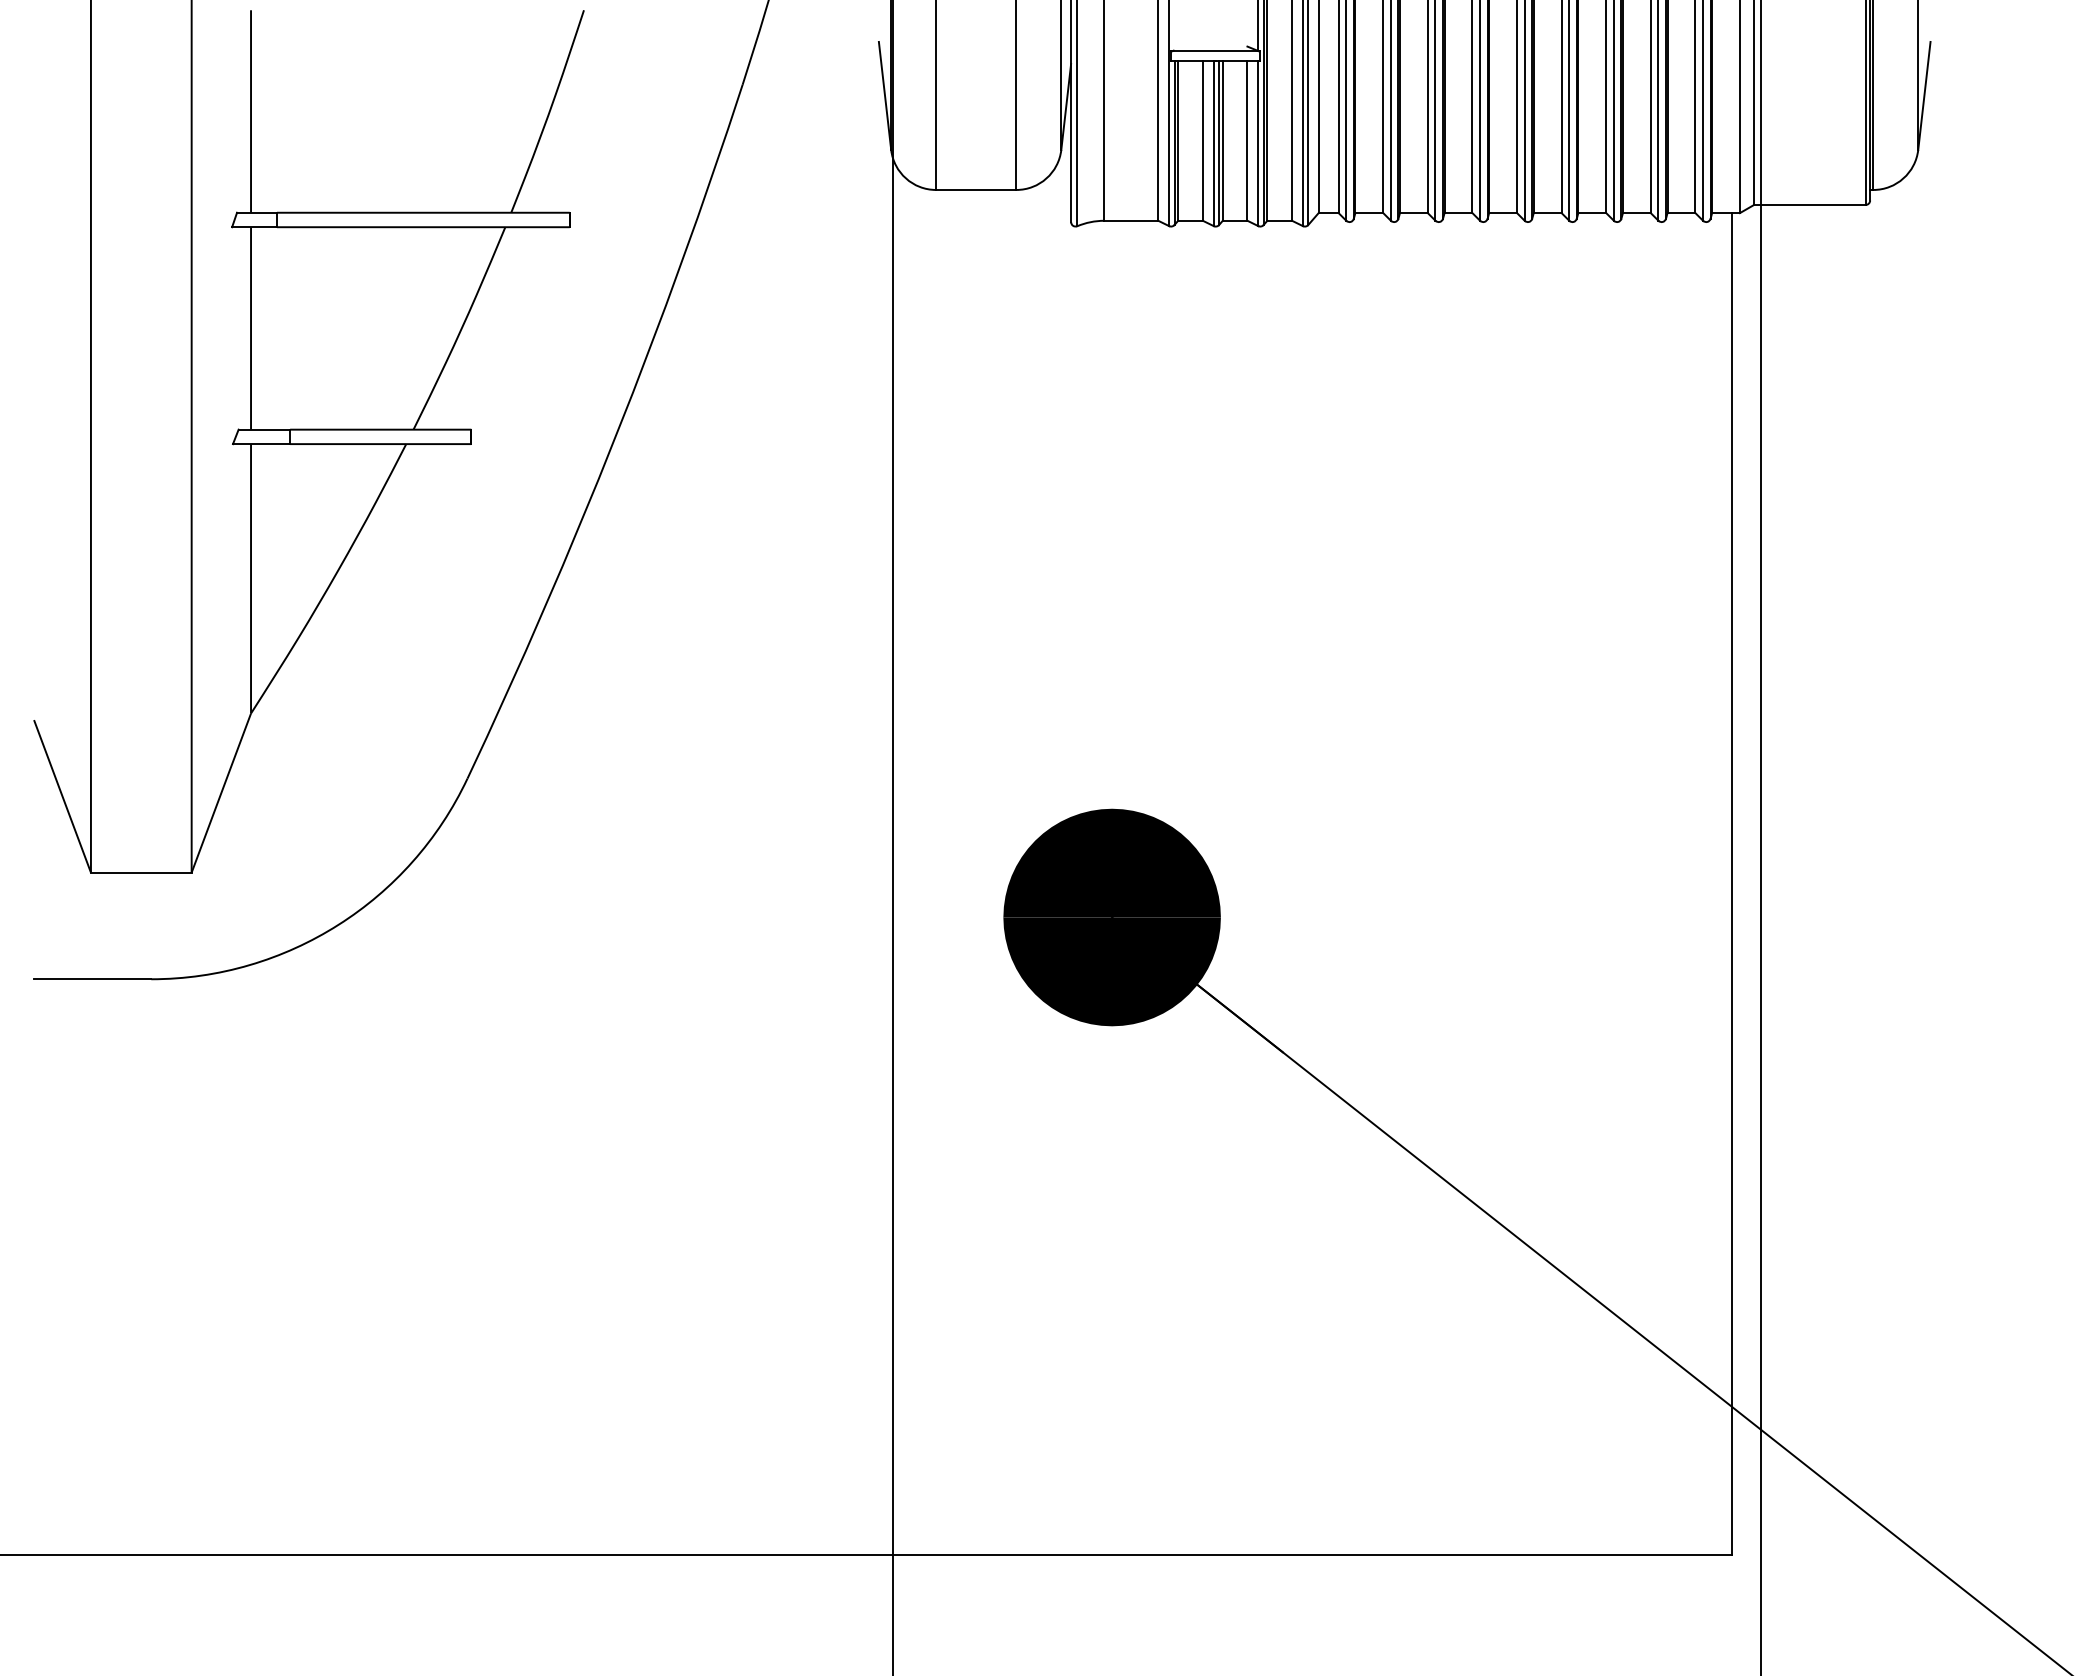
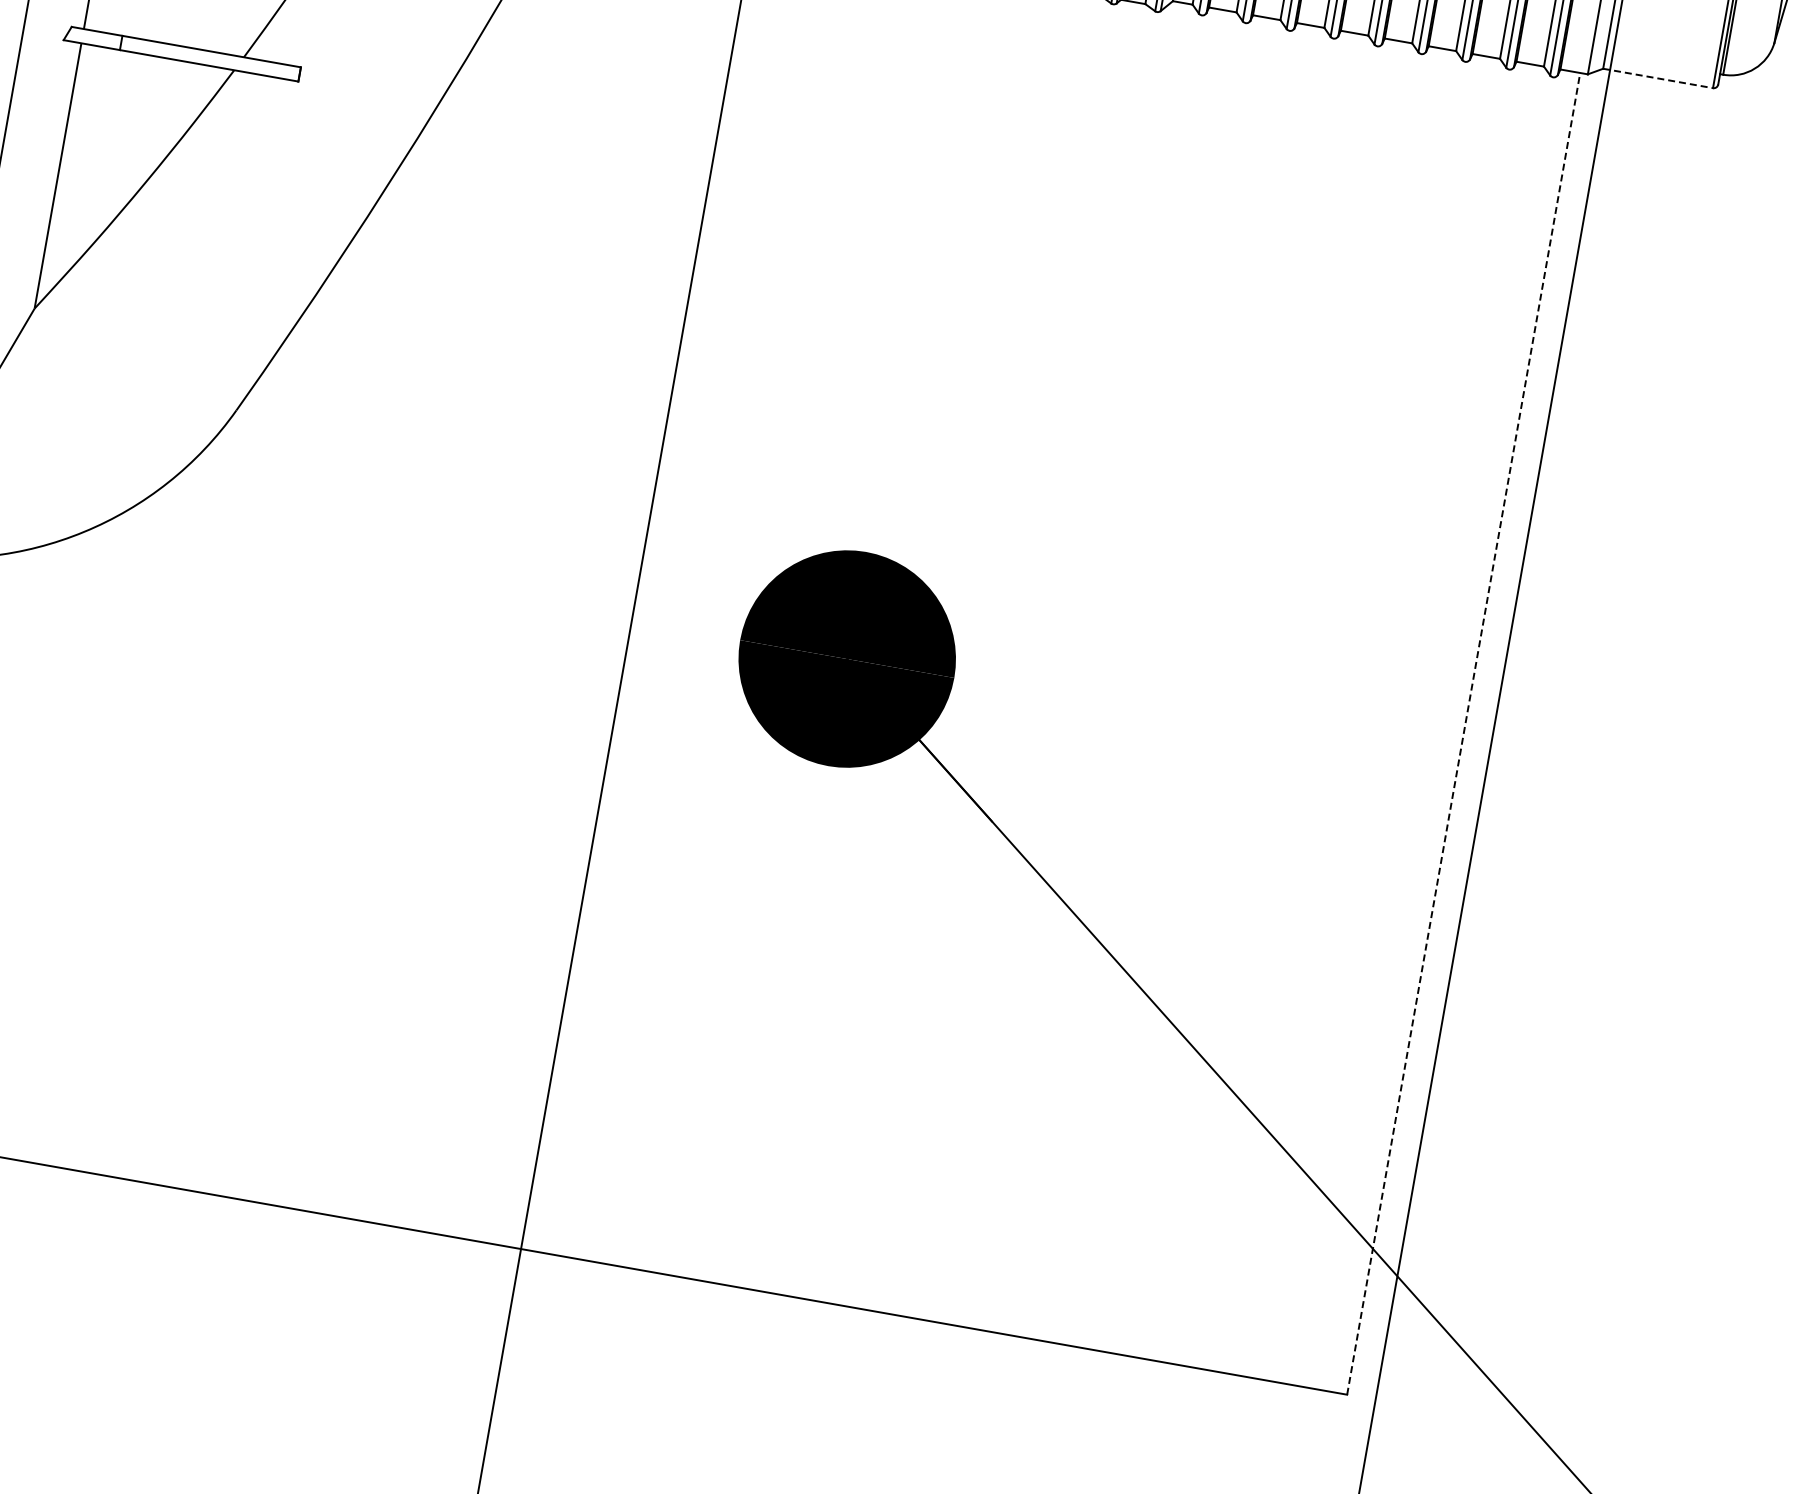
line: (1809, 204) -> (1657, 77), solid -> dashed
line: (1732, 883) -> (1464, 733), solid -> dashed

